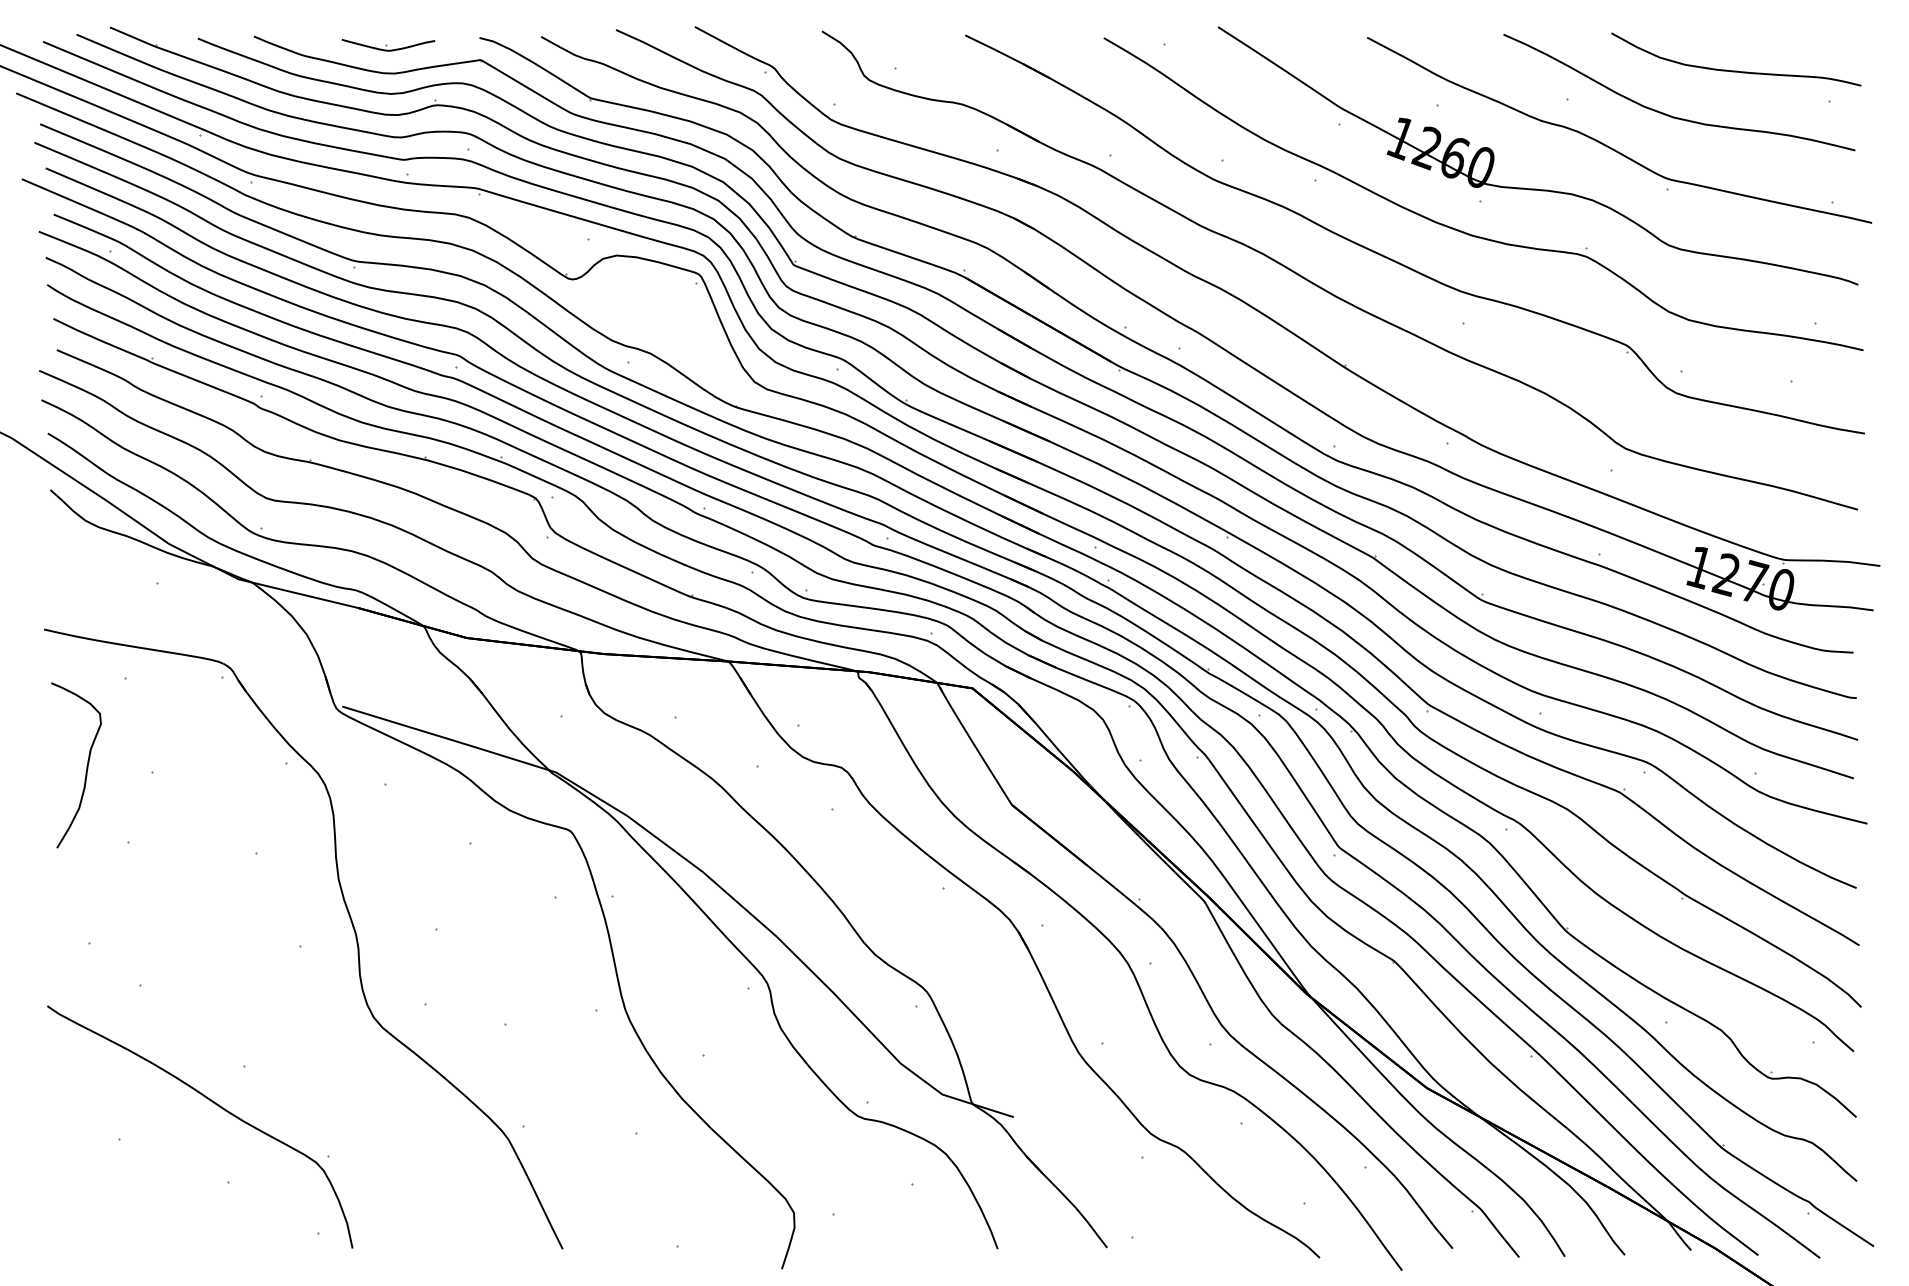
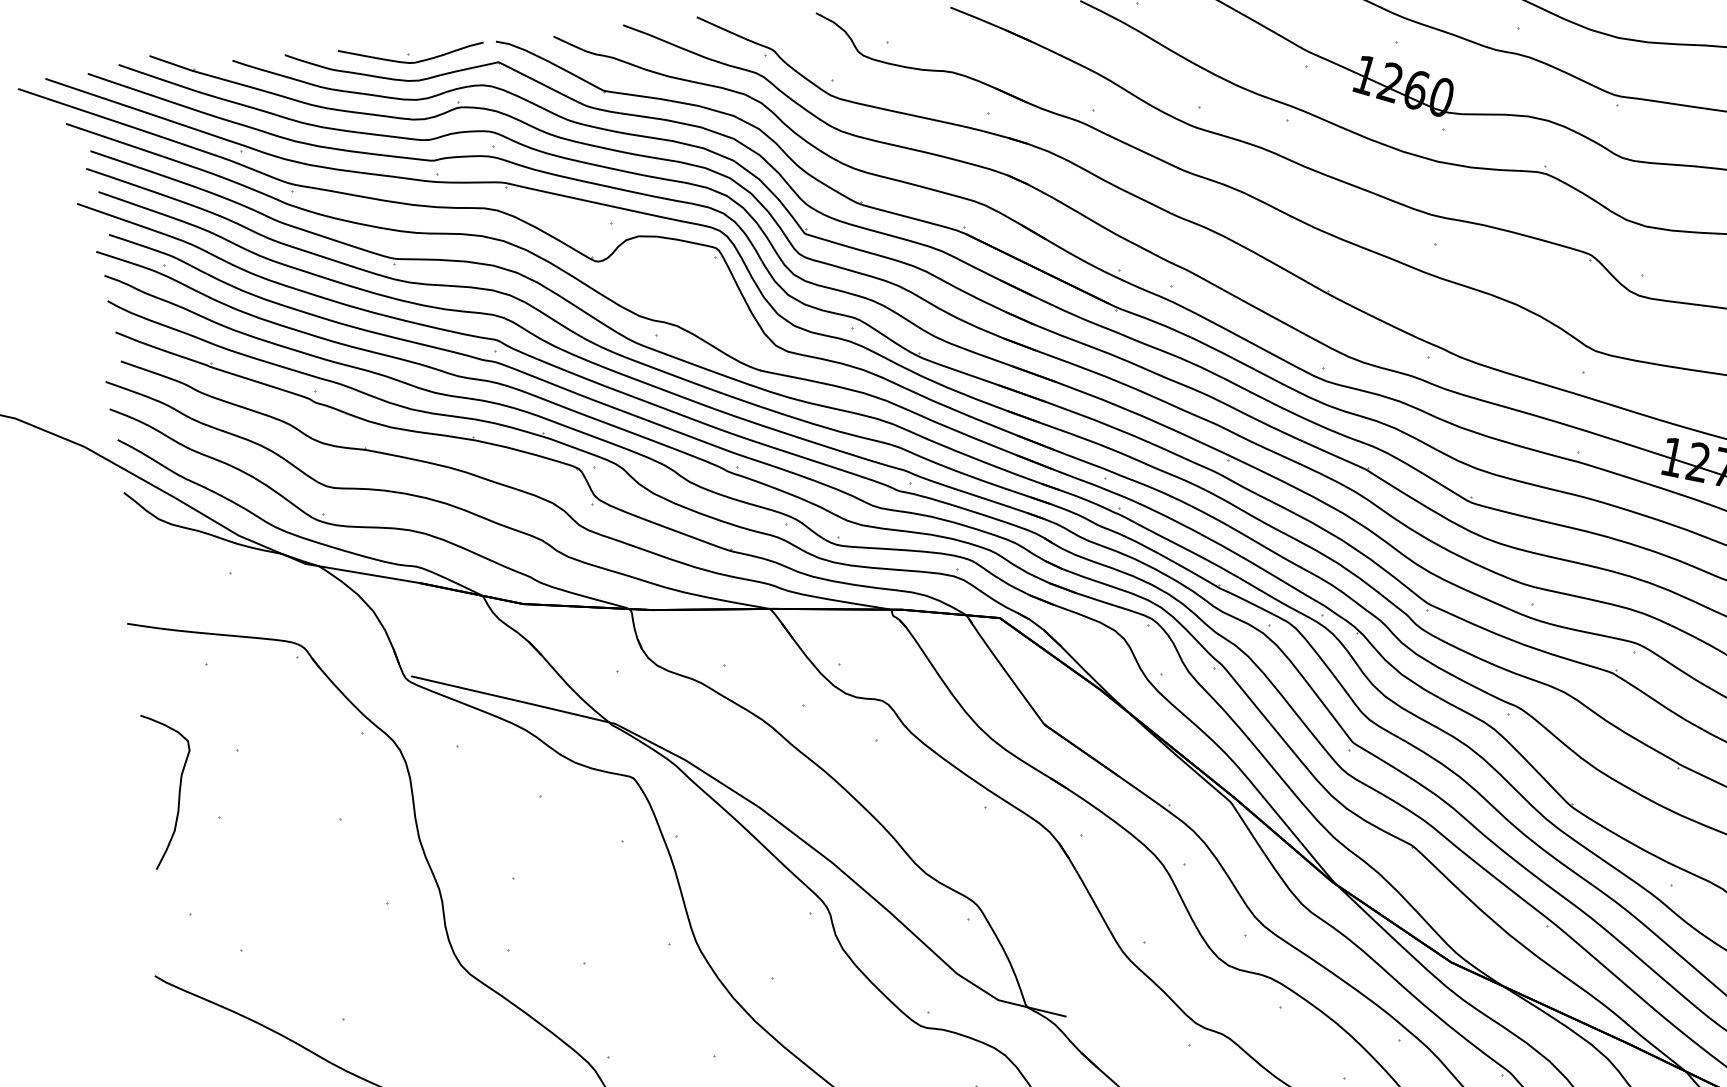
part: (388, 45) -> (411, 54), size x1.67
curve: (86, 765) -> (178, 790), moved

